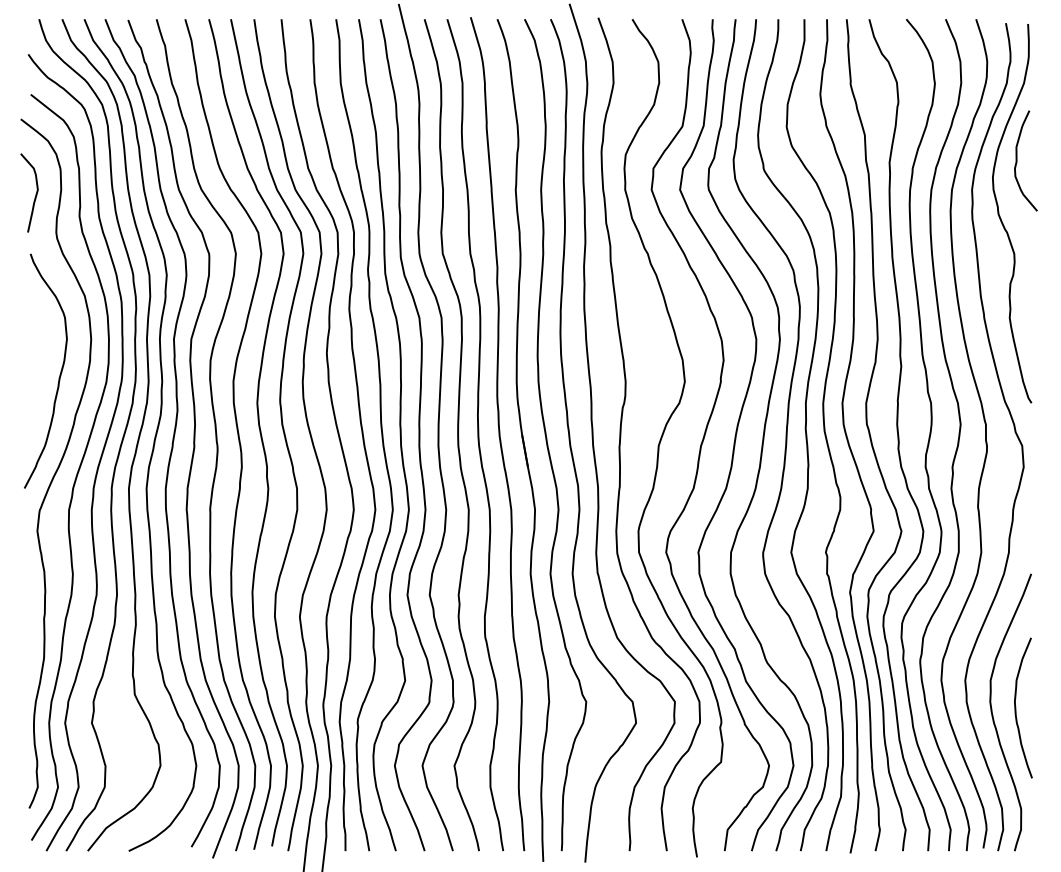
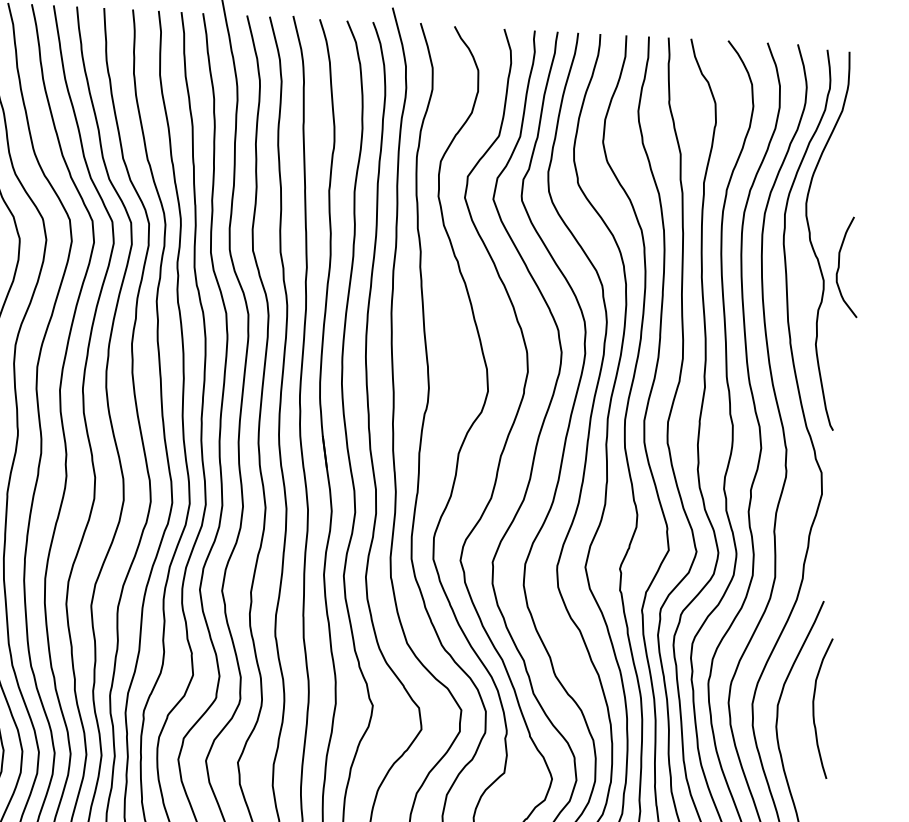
curve: (1017, 160) -> (839, 266), moved
curve: (1016, 707) -> (814, 707), moved

